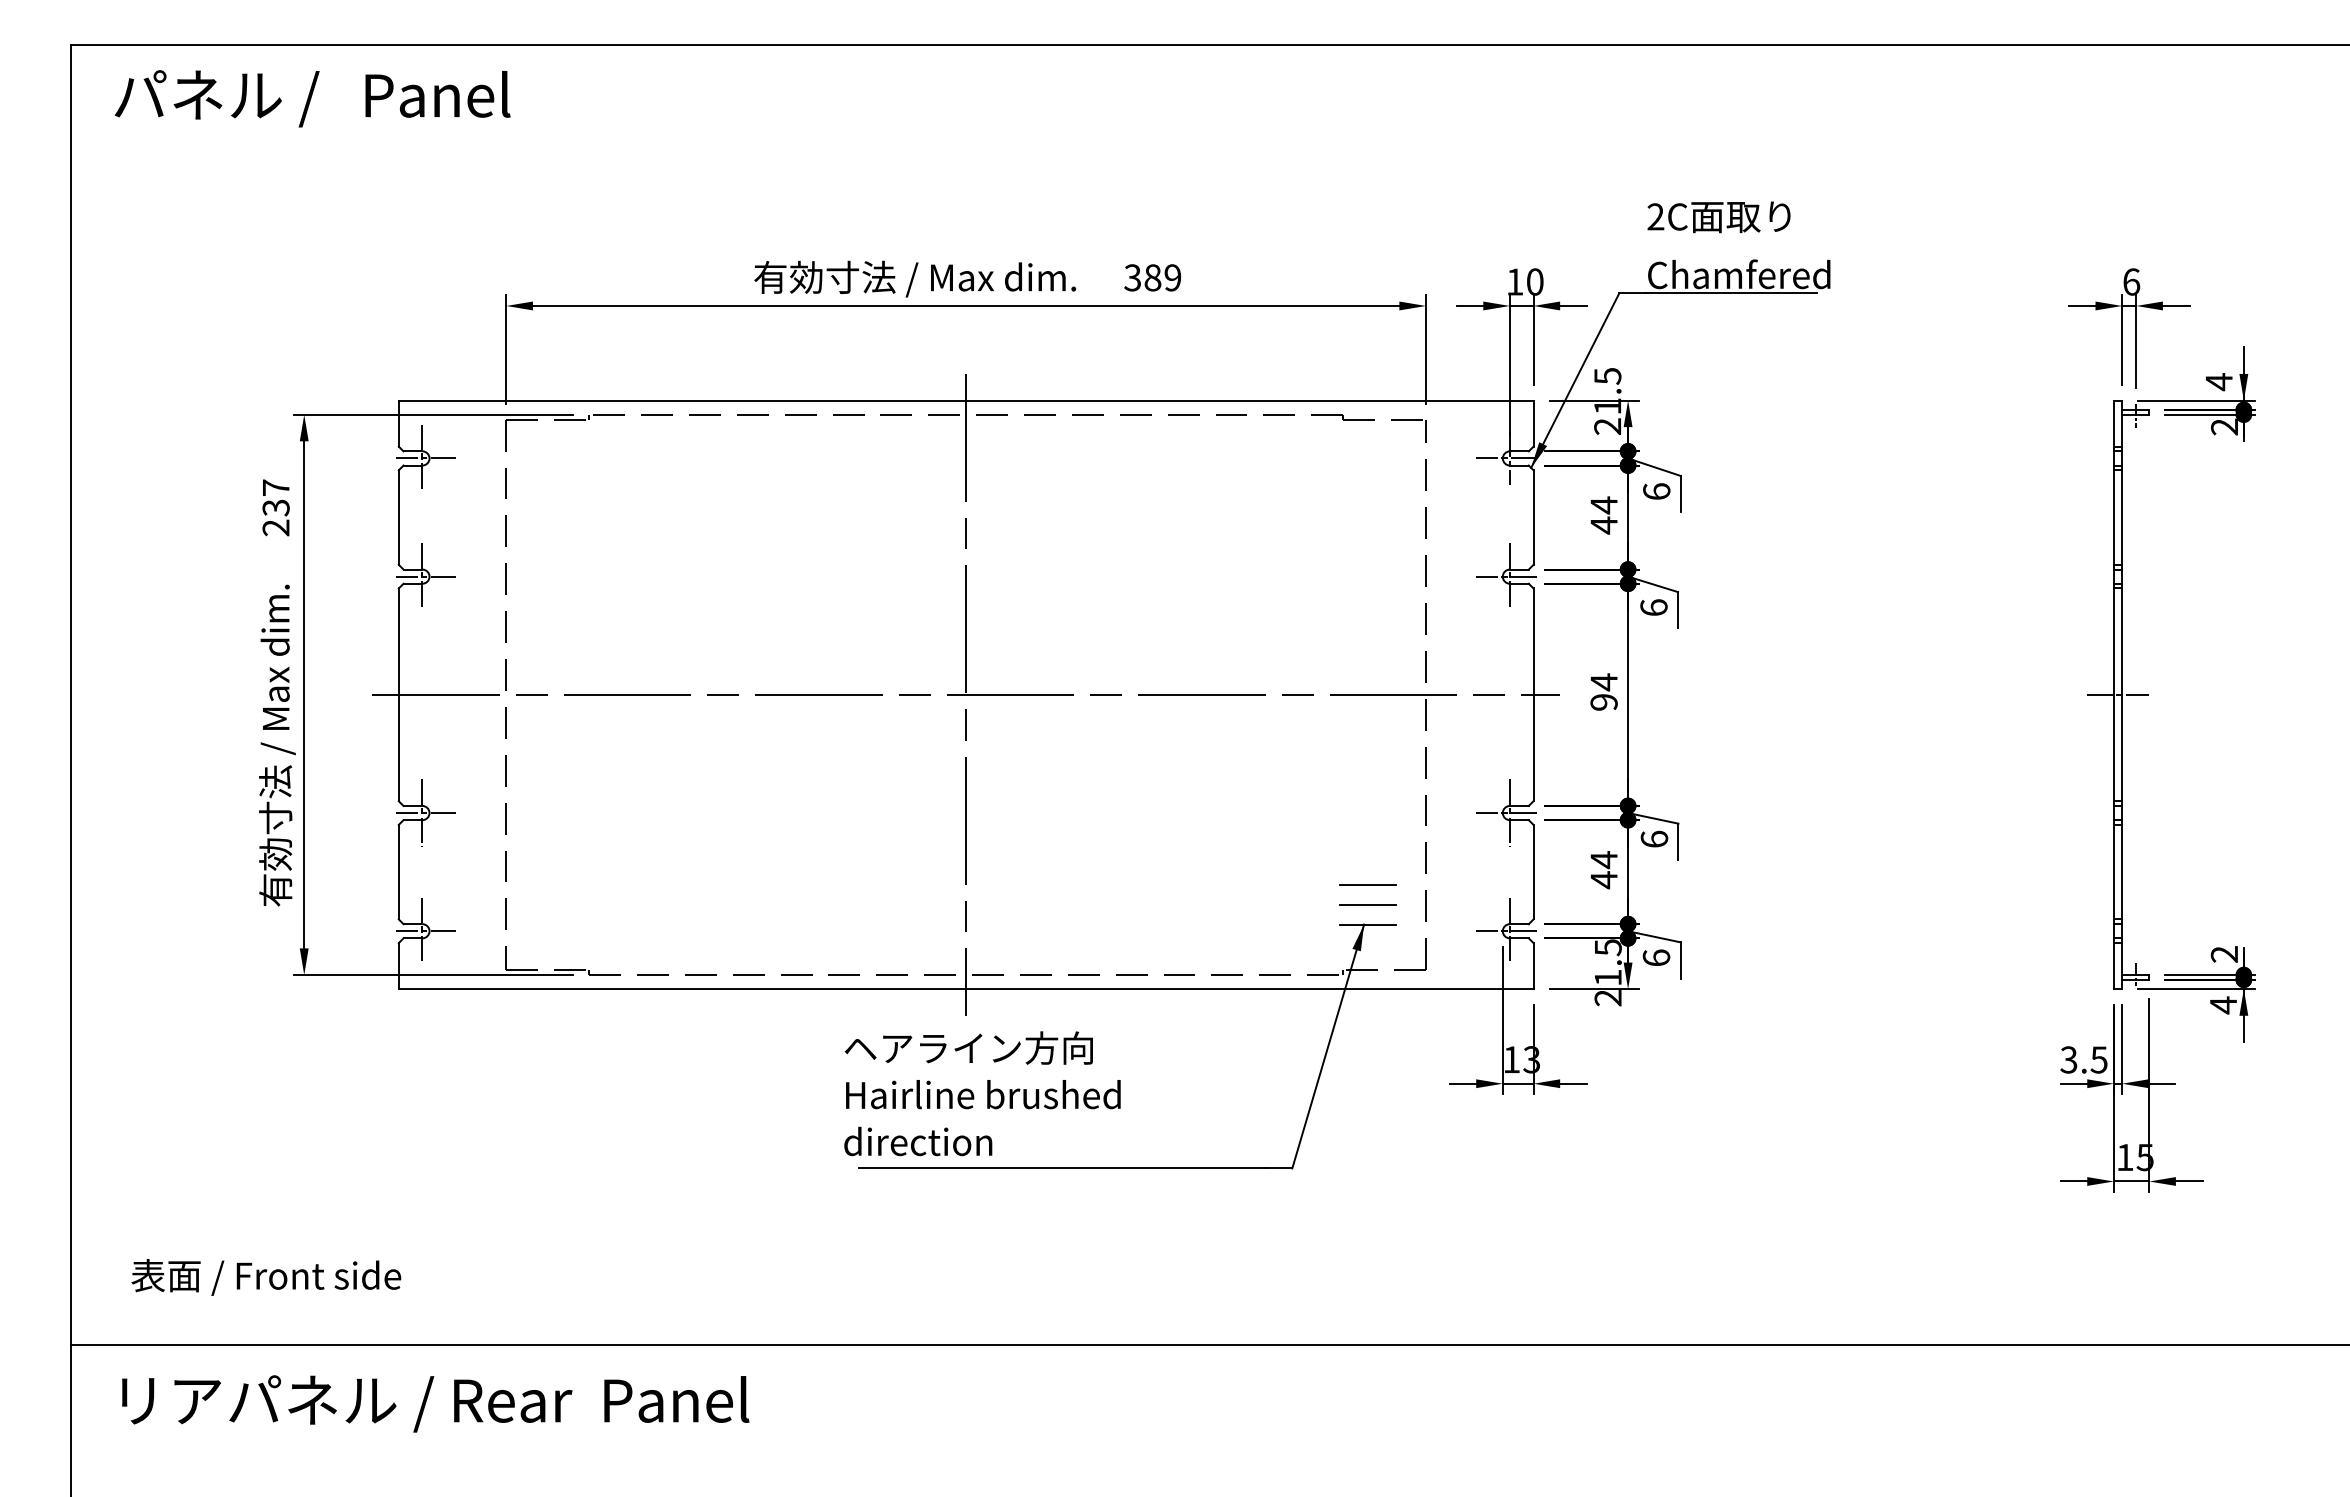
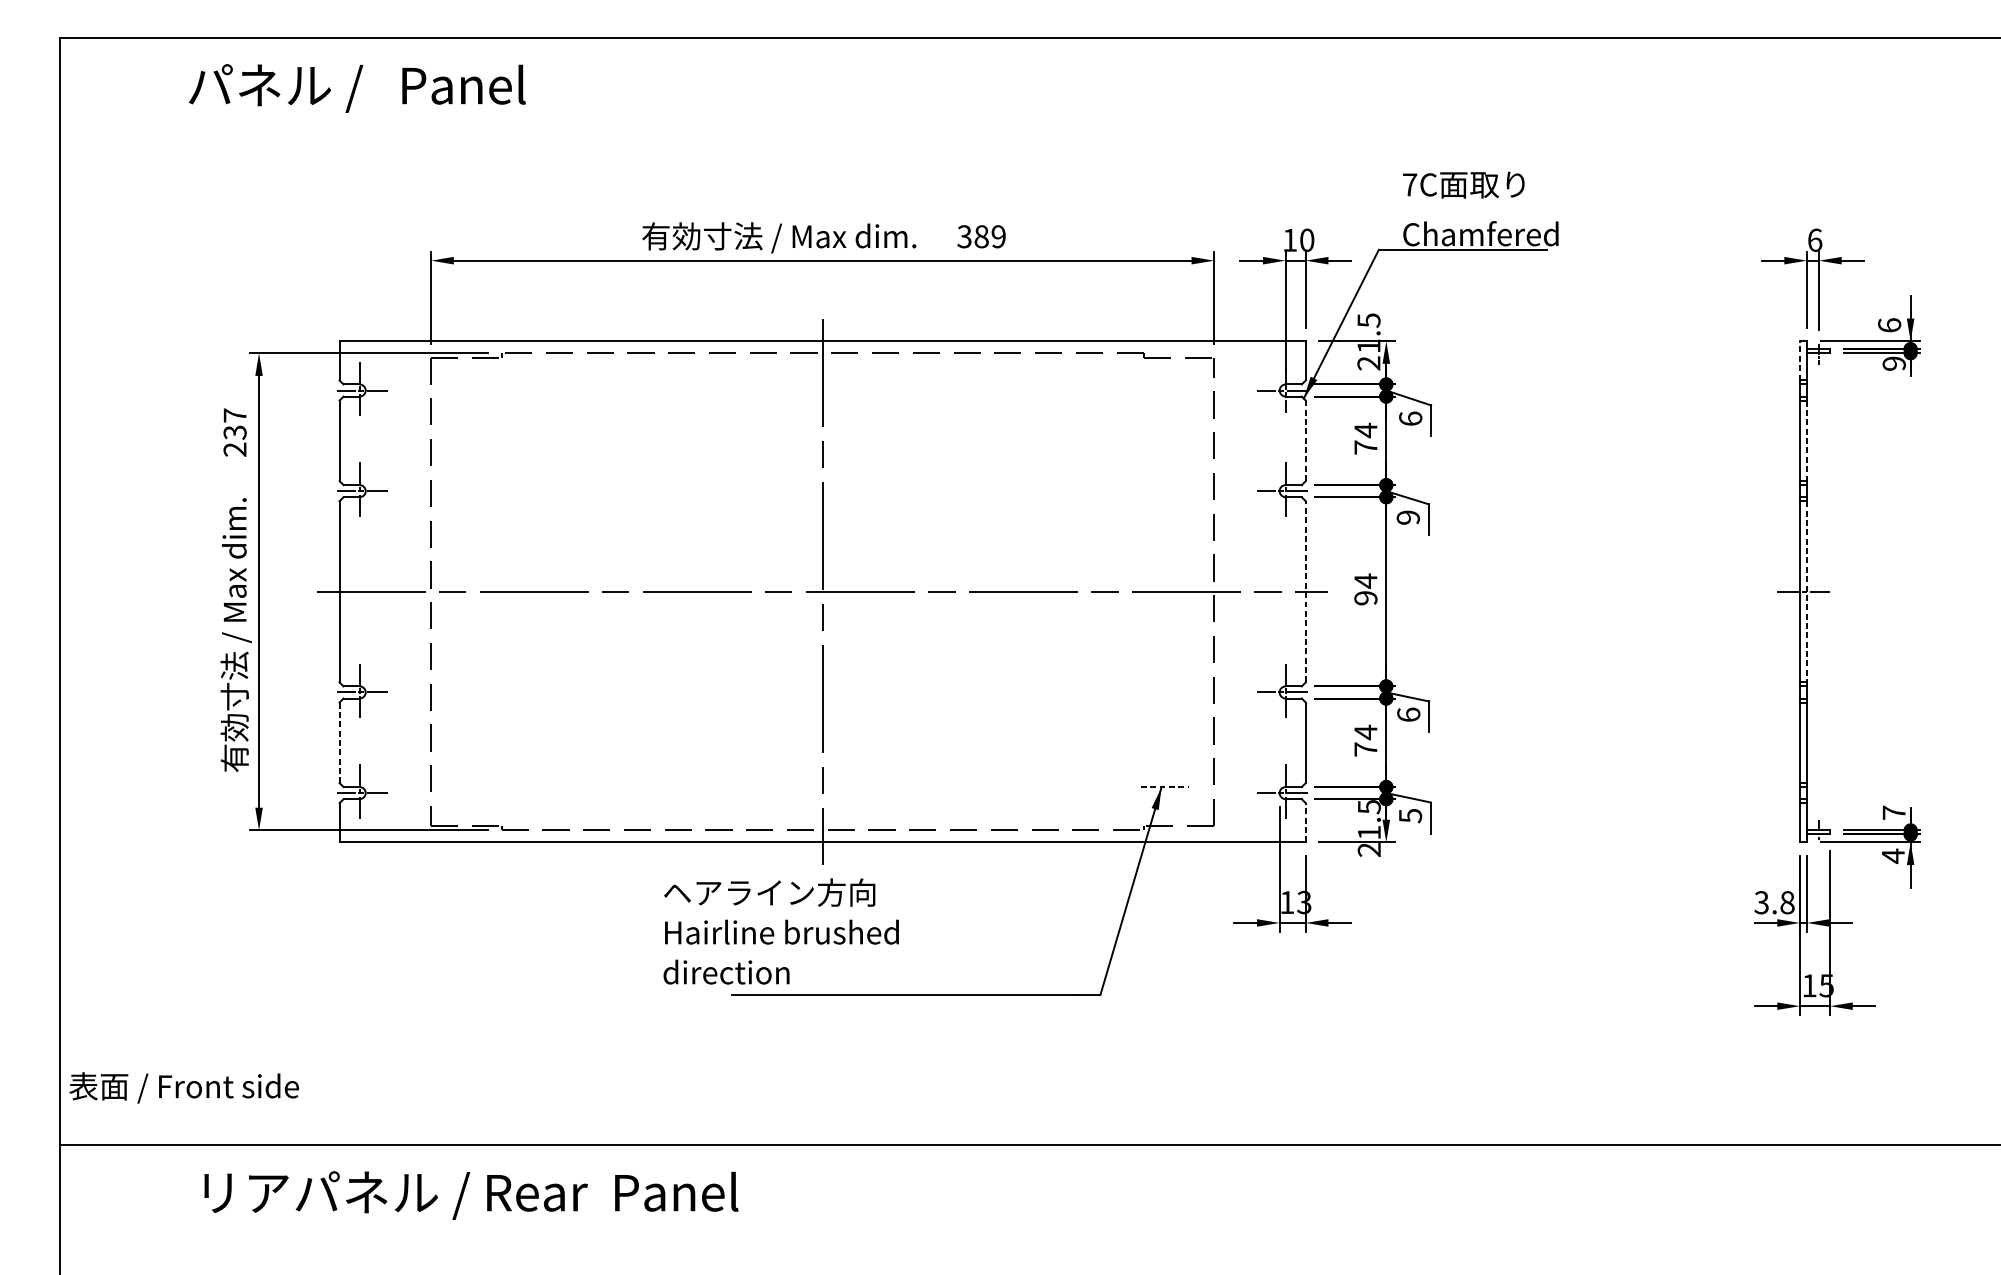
text: (312, 98) -> (357, 88), moved
text: (1655, 216) -> (1409, 184), 2C -> 7C
text: (2218, 382) -> (1889, 325), 4 -> 6
line: (2113, 423) -> (1799, 360), solid -> dashed
text: (2224, 426) -> (1894, 363), 2 -> 9
line: (1533, 517) -> (1305, 440), solid -> dashed
line: (2122, 518) -> (1807, 441), solid -> dashed
text: (1603, 525) -> (1365, 447), 44 -> 74
text: (1653, 607) -> (1407, 517), 6 -> 9
line: (1533, 694) -> (1305, 591), solid -> dashed
line: (2122, 695) -> (1807, 592), solid -> dashed
line: (398, 872) -> (339, 743), solid -> dashed
text: (1603, 880) -> (1365, 749), 44 -> 74
line: (1367, 885) -> (1164, 754), removed
line: (1367, 904) -> (1164, 770), removed
line: (1368, 924) -> (1165, 787), solid -> dashed
text: (2223, 954) -> (1893, 812), 2 -> 7
text: (1656, 957) -> (1410, 815), 6 -> 5
line: (1533, 965) -> (1305, 822), solid -> dashed
text: (2098, 1059) -> (1786, 902), 3.5 -> 3.8
text: (982, 1093) -> (781, 931), moved
text: (266, 1277) -> (184, 1087), moved
text: (435, 1403) -> (471, 1195), moved

